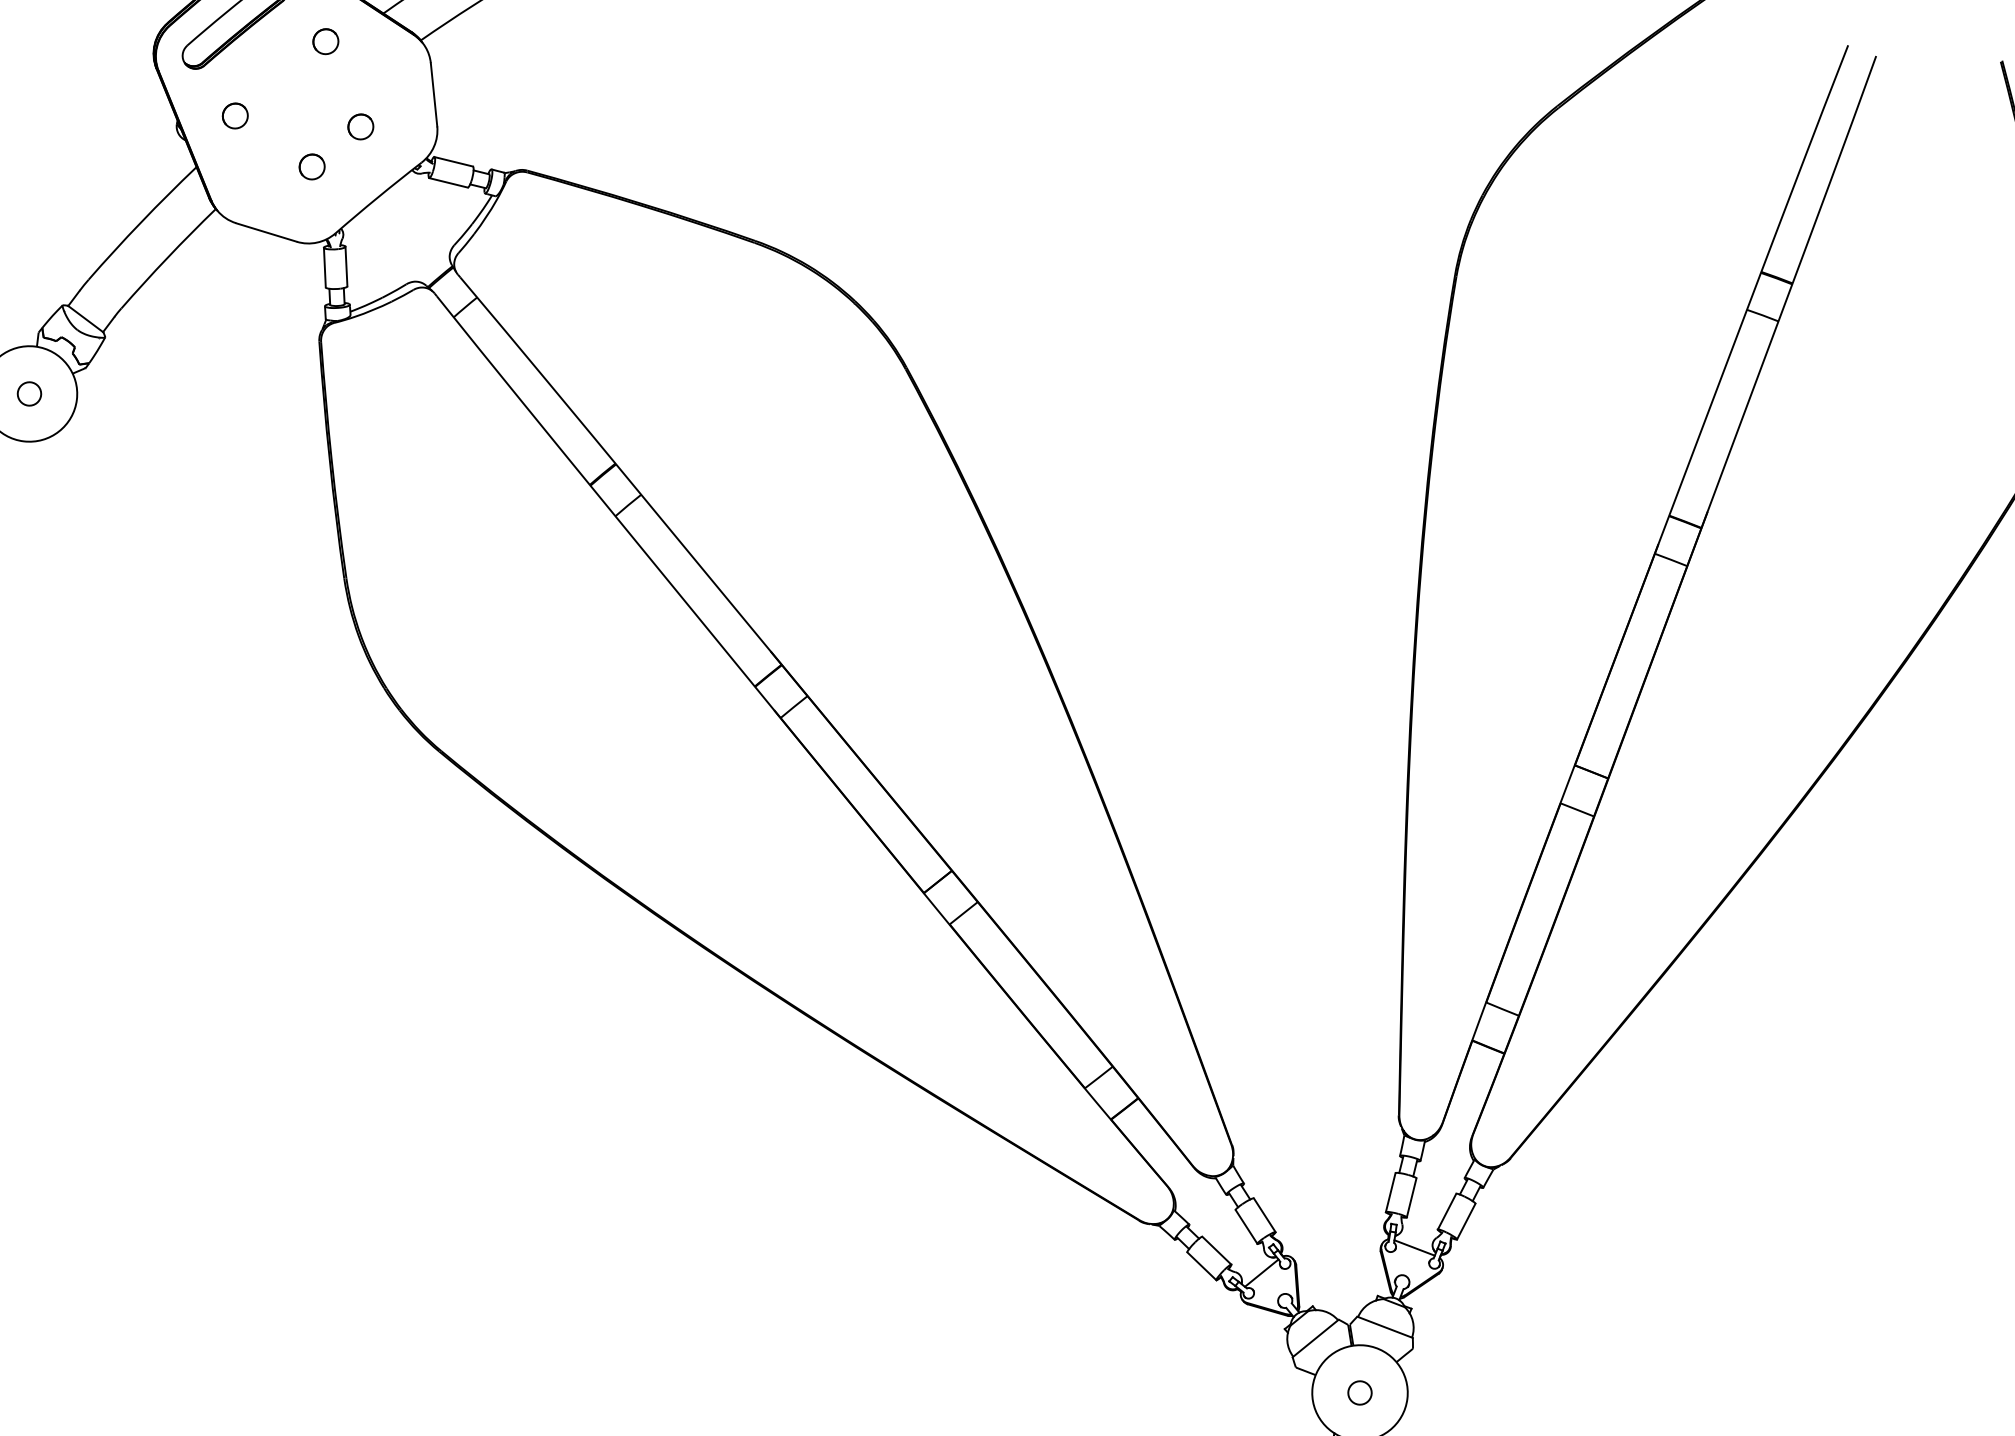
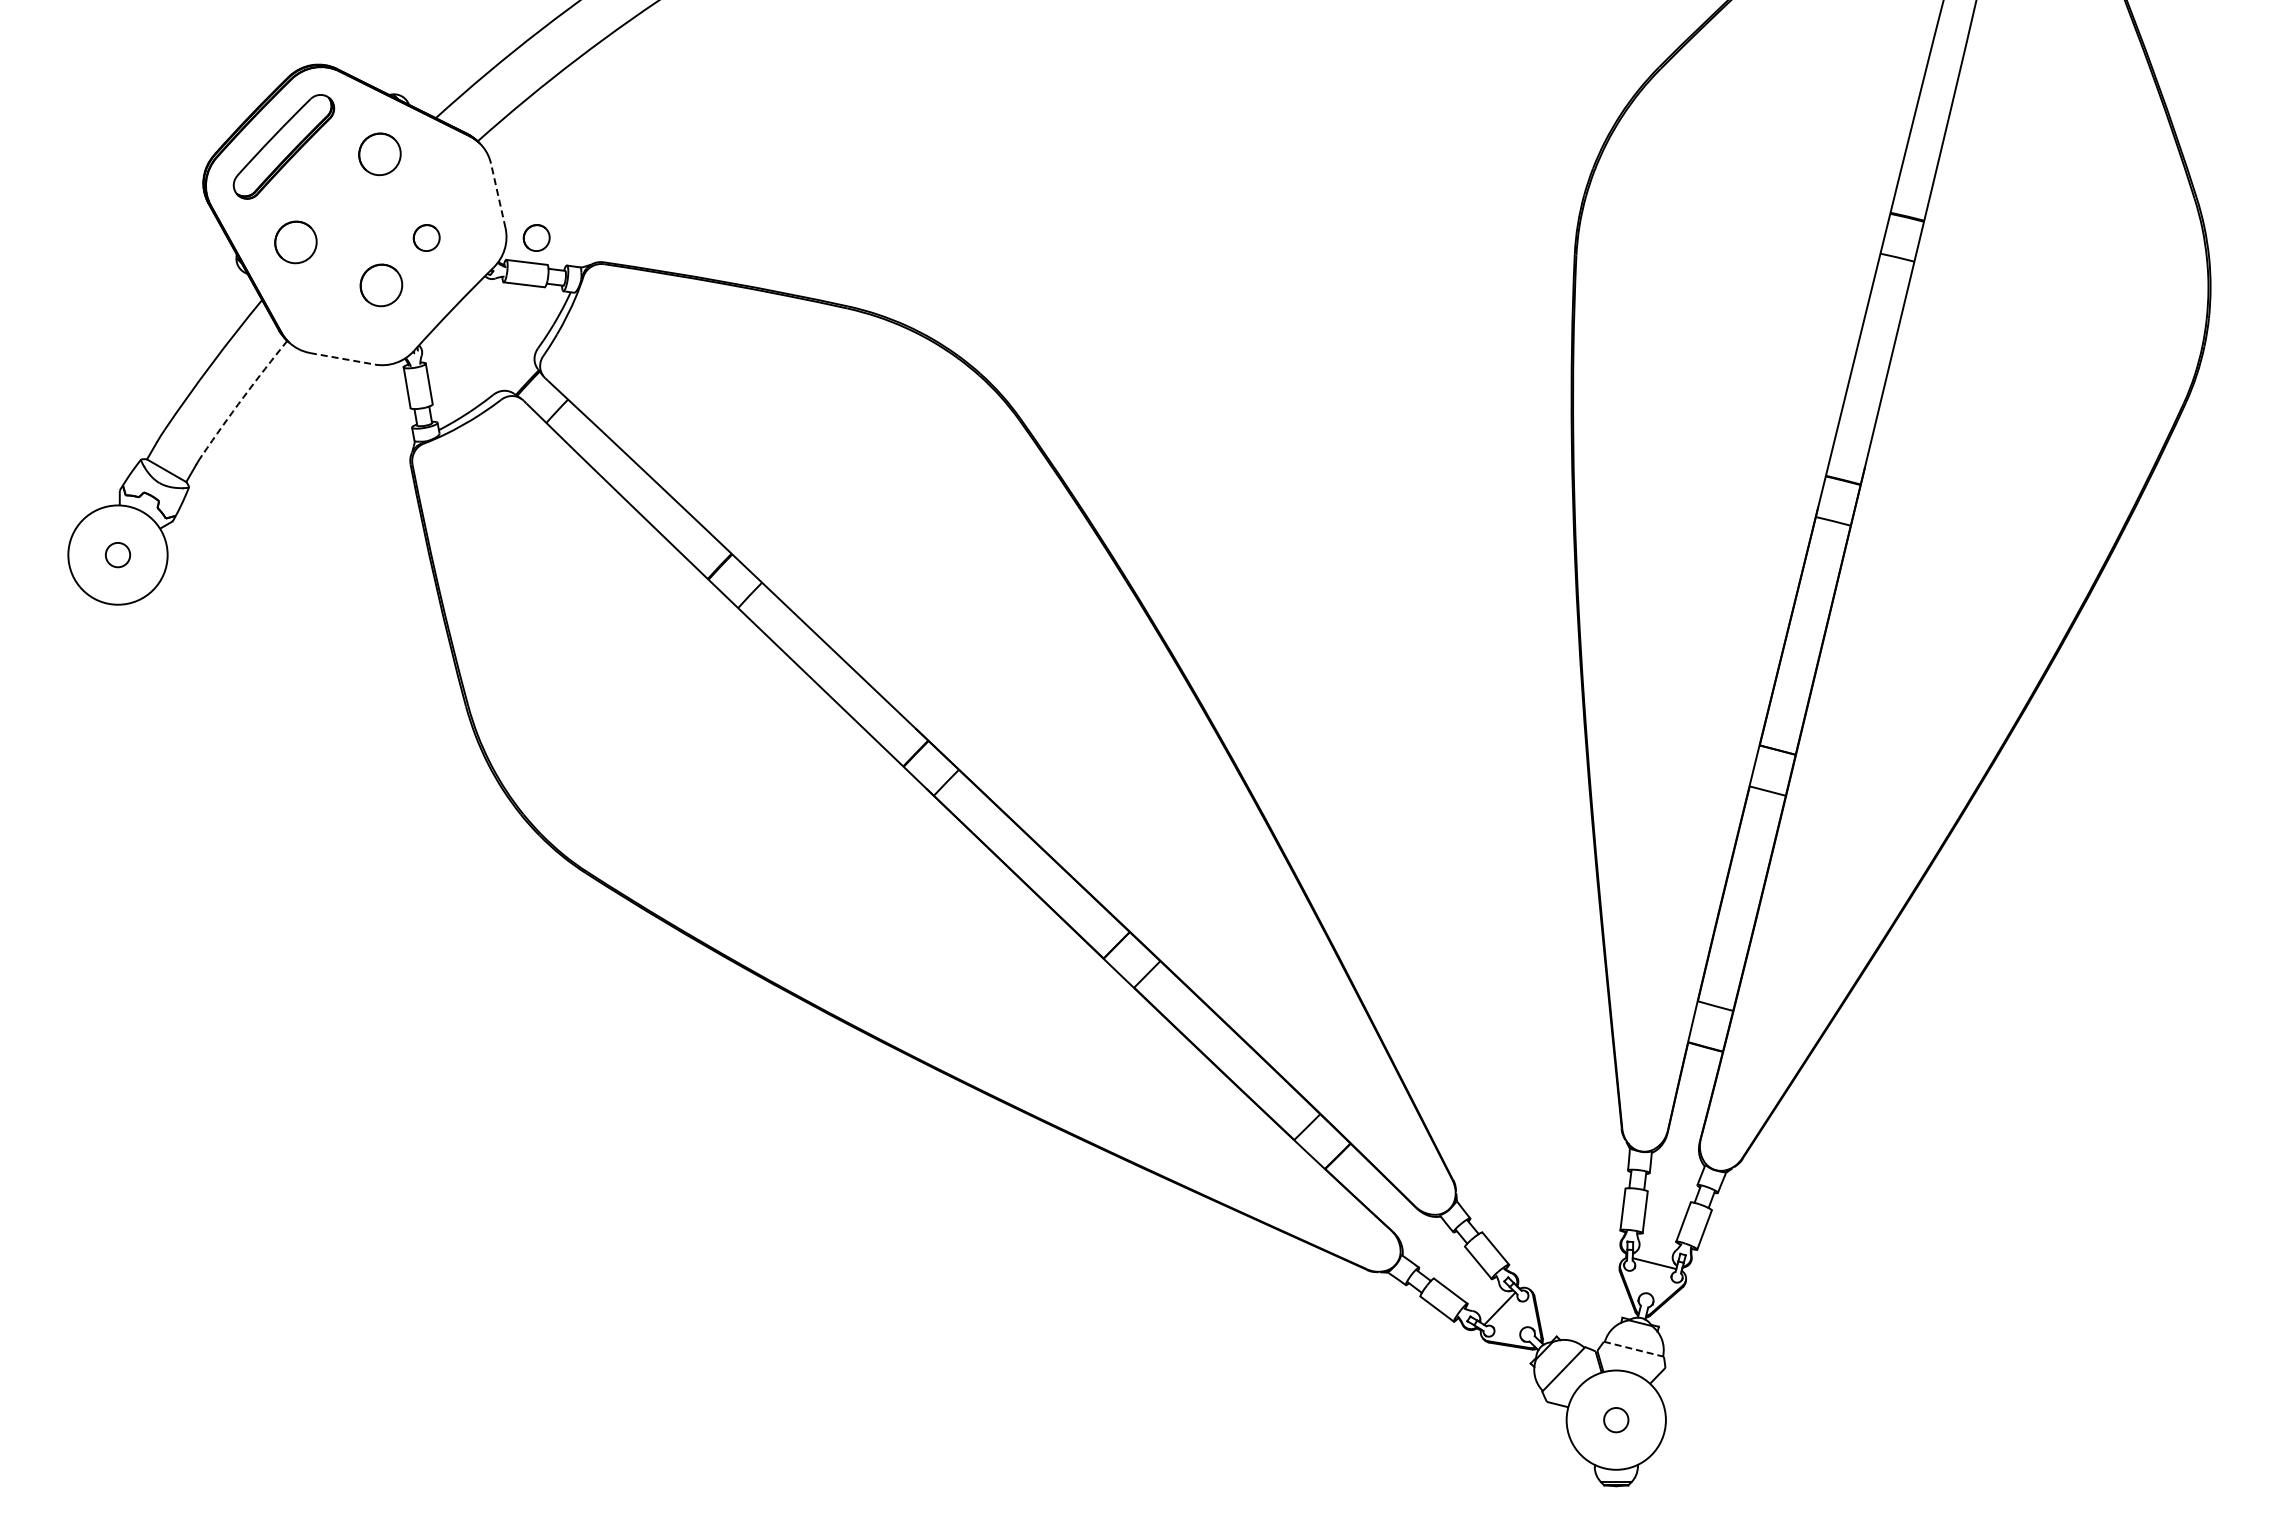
part: (325, 41) -> (379, 154), size x1.6
line: (434, 94) -> (498, 195), solid -> dashed
part: (235, 116) -> (295, 242), size x1.6
part: (465, 139) -> (536, 237), added
part: (312, 167) -> (381, 285), size x1.6
line: (266, 232) -> (342, 358), solid -> dashed
arc: (167, 258) -> (243, 397), solid -> dashed
line: (1385, 1327) -> (1634, 1349), solid -> dashed

